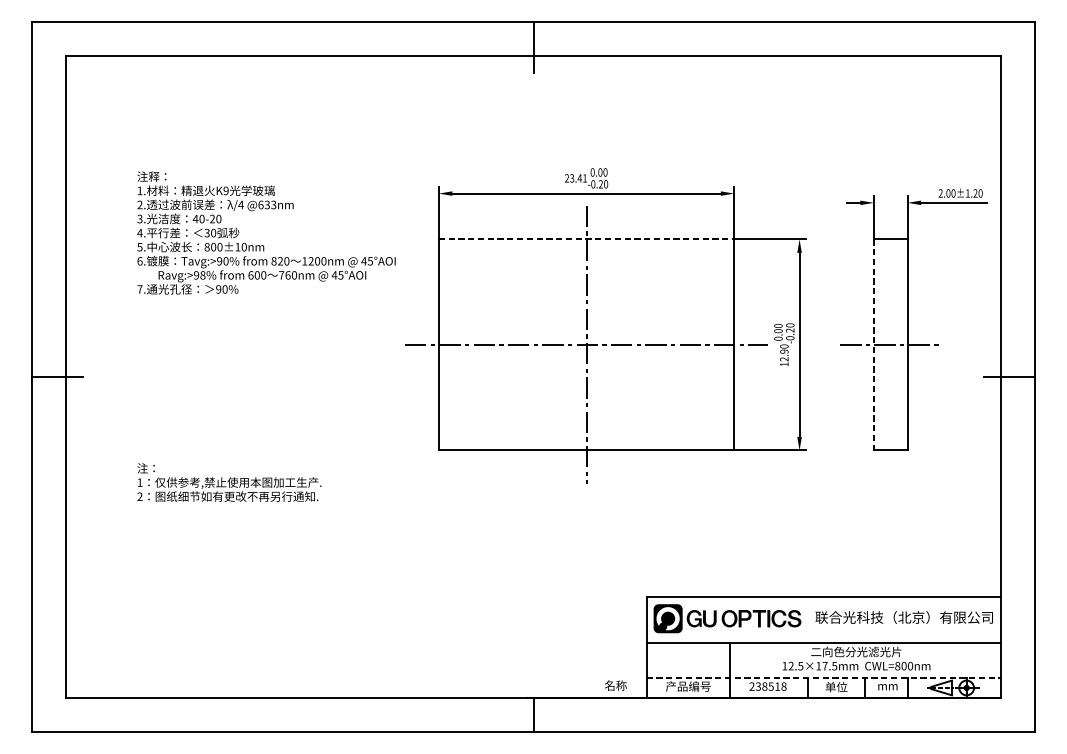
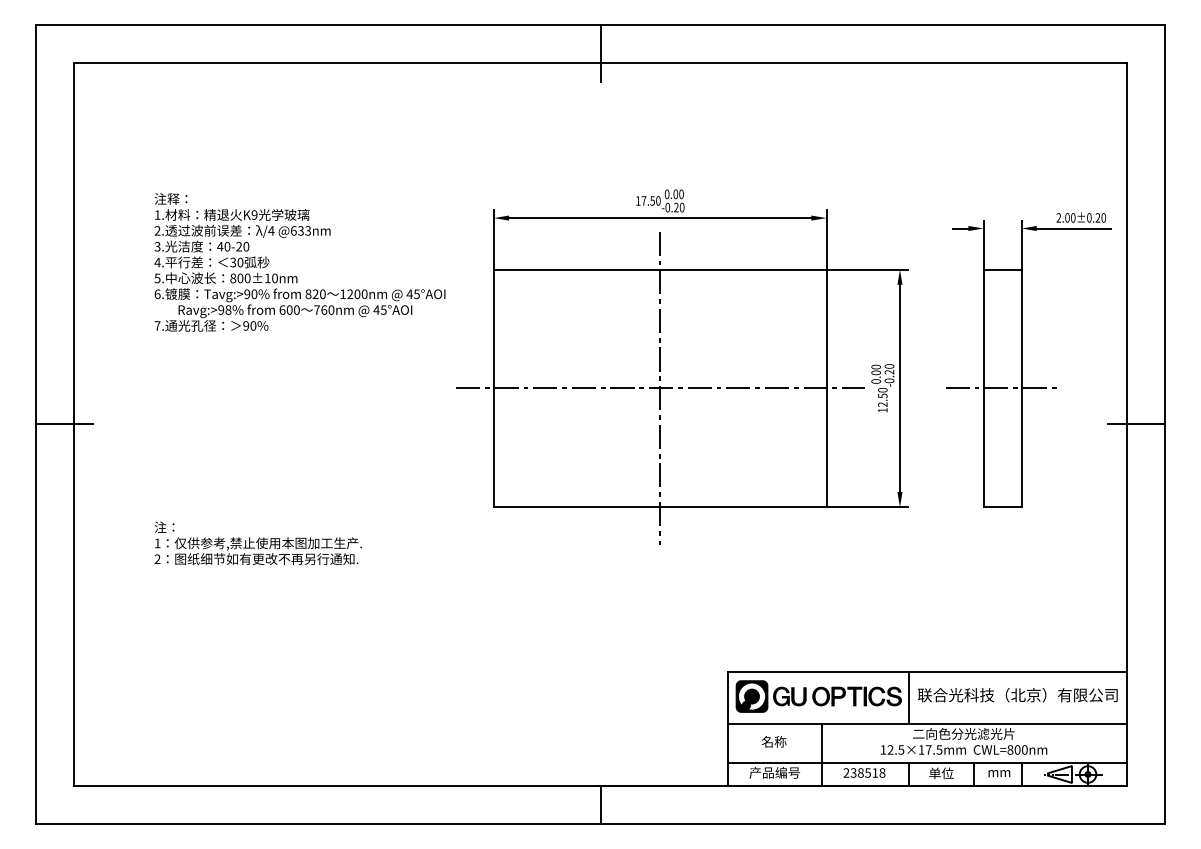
text: (576, 177) -> (648, 200), 23.41 -> 17.50
text: (967, 193) -> (1089, 217), 2.00±1.20 -> 2.00±0.20
line: (586, 239) -> (660, 269), dashed -> solid
line: (873, 345) -> (983, 388), dashed -> solid
text: (784, 351) -> (882, 395), 12.90 -> 12.50
line: (807, 619) -> (908, 697), added
line: (824, 678) -> (927, 763), dashed -> solid
text: (615, 685) -> (773, 741), moved

